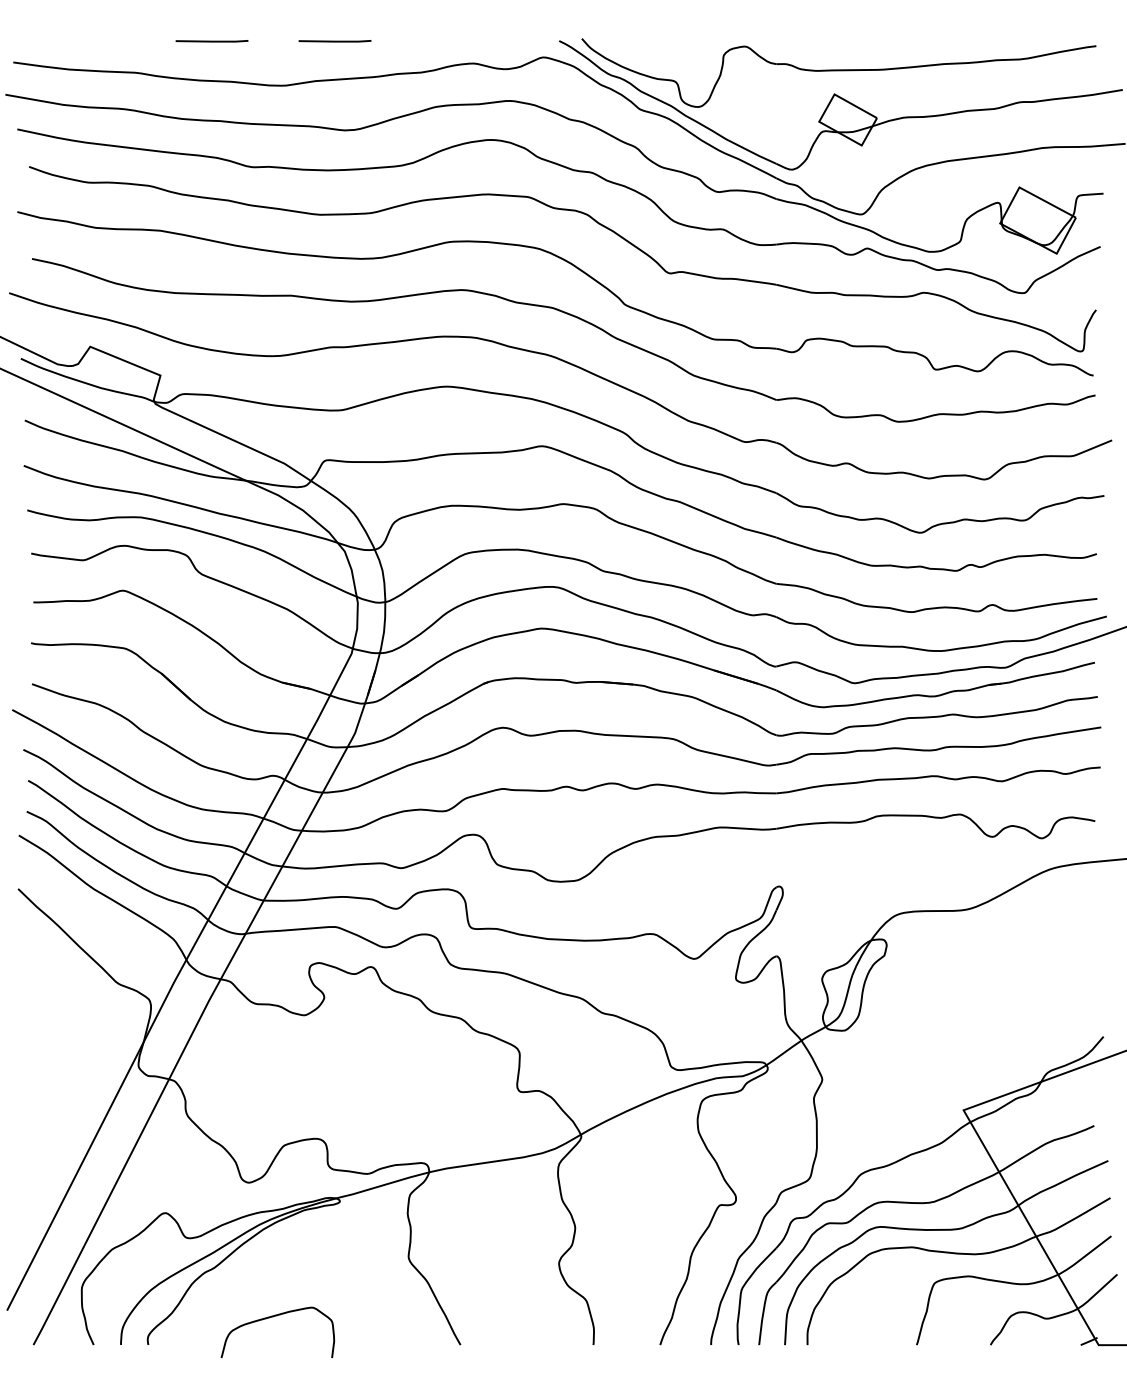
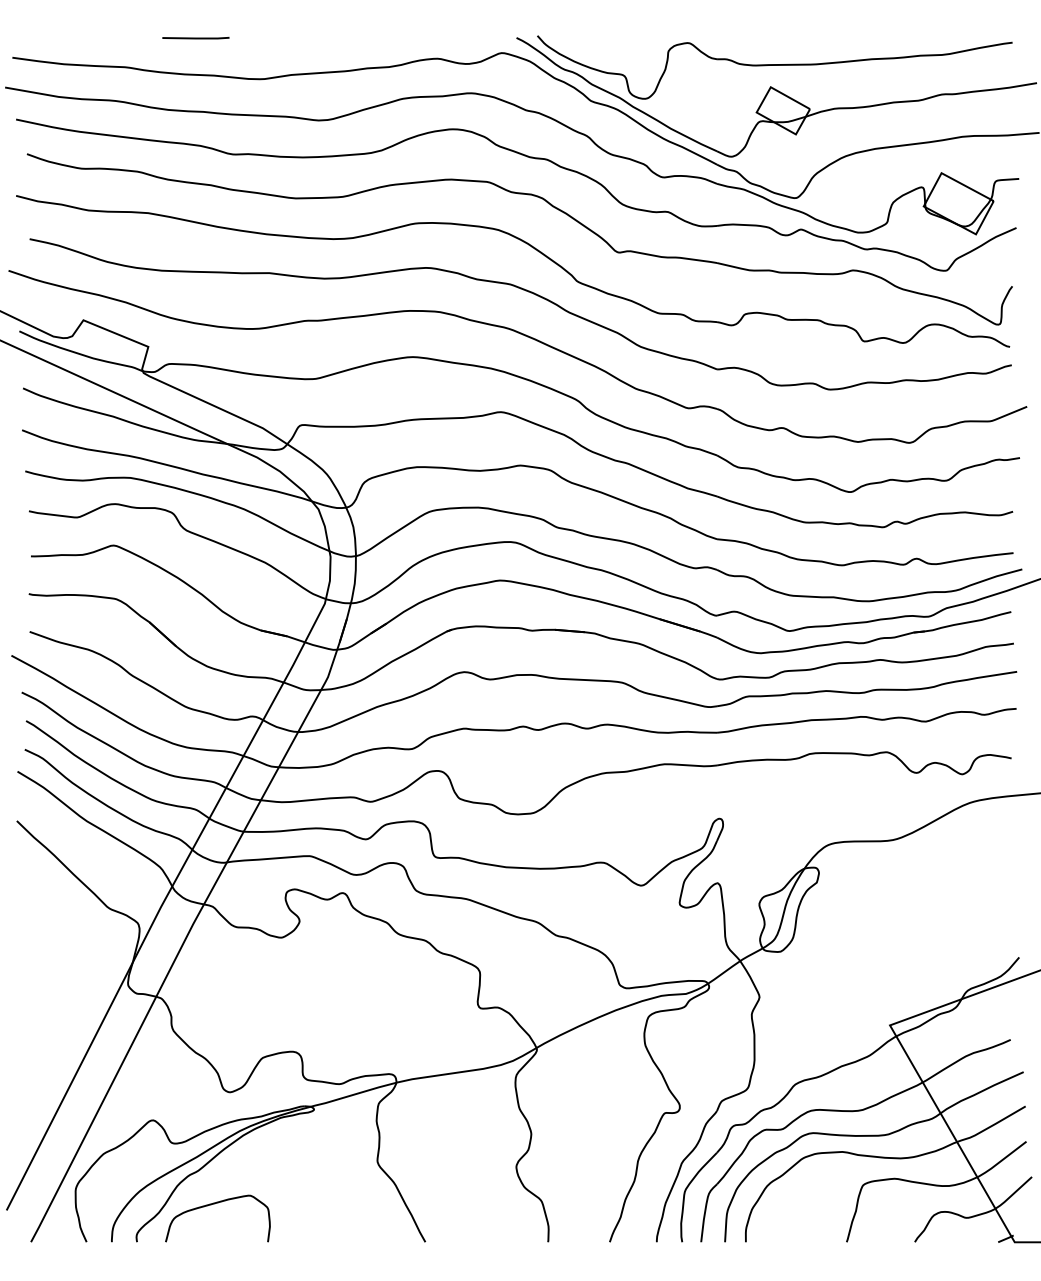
line: (334, 41) -> (309, 38), removed
curve: (273, 1317) -> (213, 1204), moved

